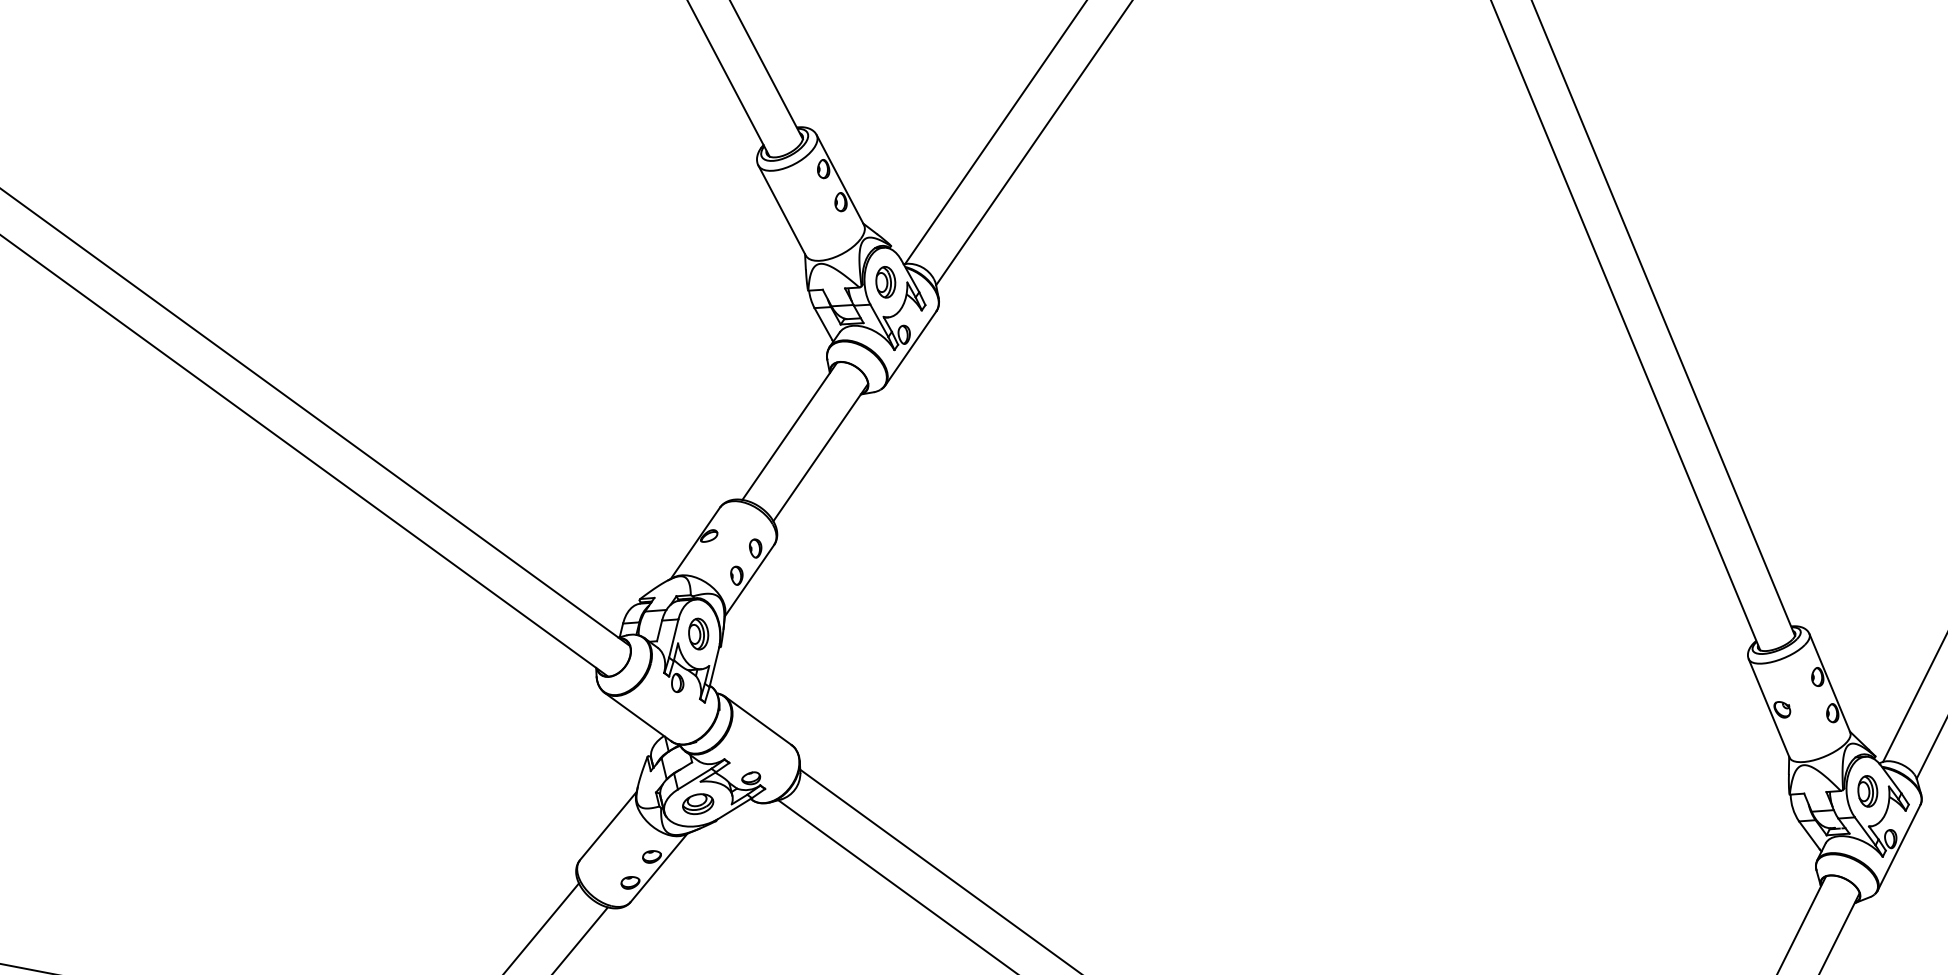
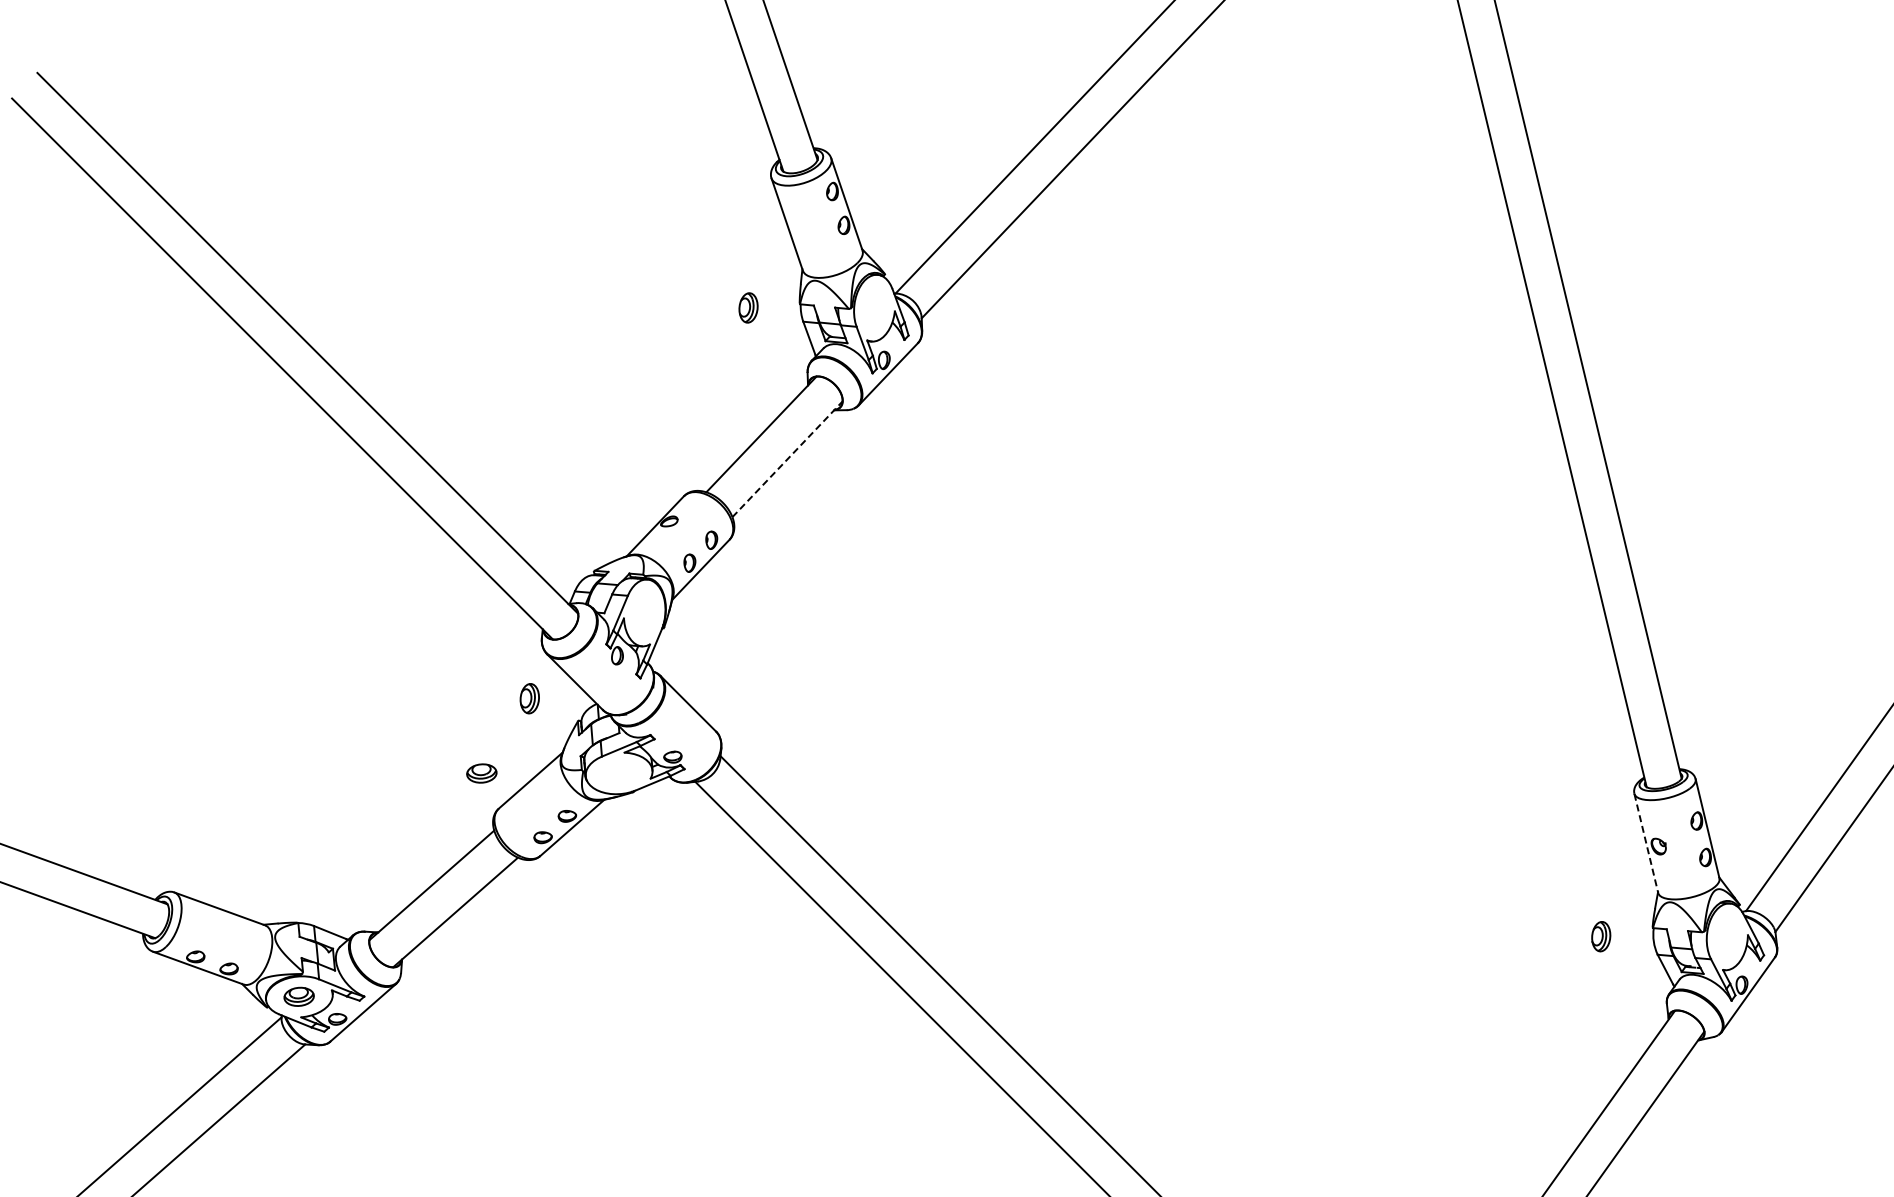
part: (885, 281) -> (748, 307), moved
line: (820, 452) -> (787, 459), solid -> dashed
part: (698, 633) -> (529, 698), moved
line: (1769, 708) -> (1646, 843), solid -> dashed
part: (1868, 791) -> (1601, 936), moved
part: (697, 804) -> (481, 773), moved

